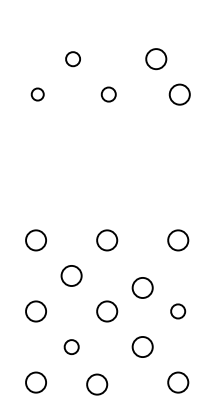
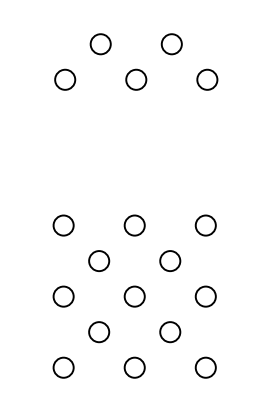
circle: (72, 59) -> (100, 44), size x1.43
circle: (155, 59) -> (171, 44), moved
circle: (37, 94) -> (65, 79), size x1.67
circle: (108, 94) -> (136, 79), size x1.43
circle: (142, 287) -> (170, 260), moved
circle: (177, 311) -> (205, 296), size x1.43
circle: (71, 347) -> (99, 332), size x1.43
circle: (96, 384) -> (134, 367), moved

